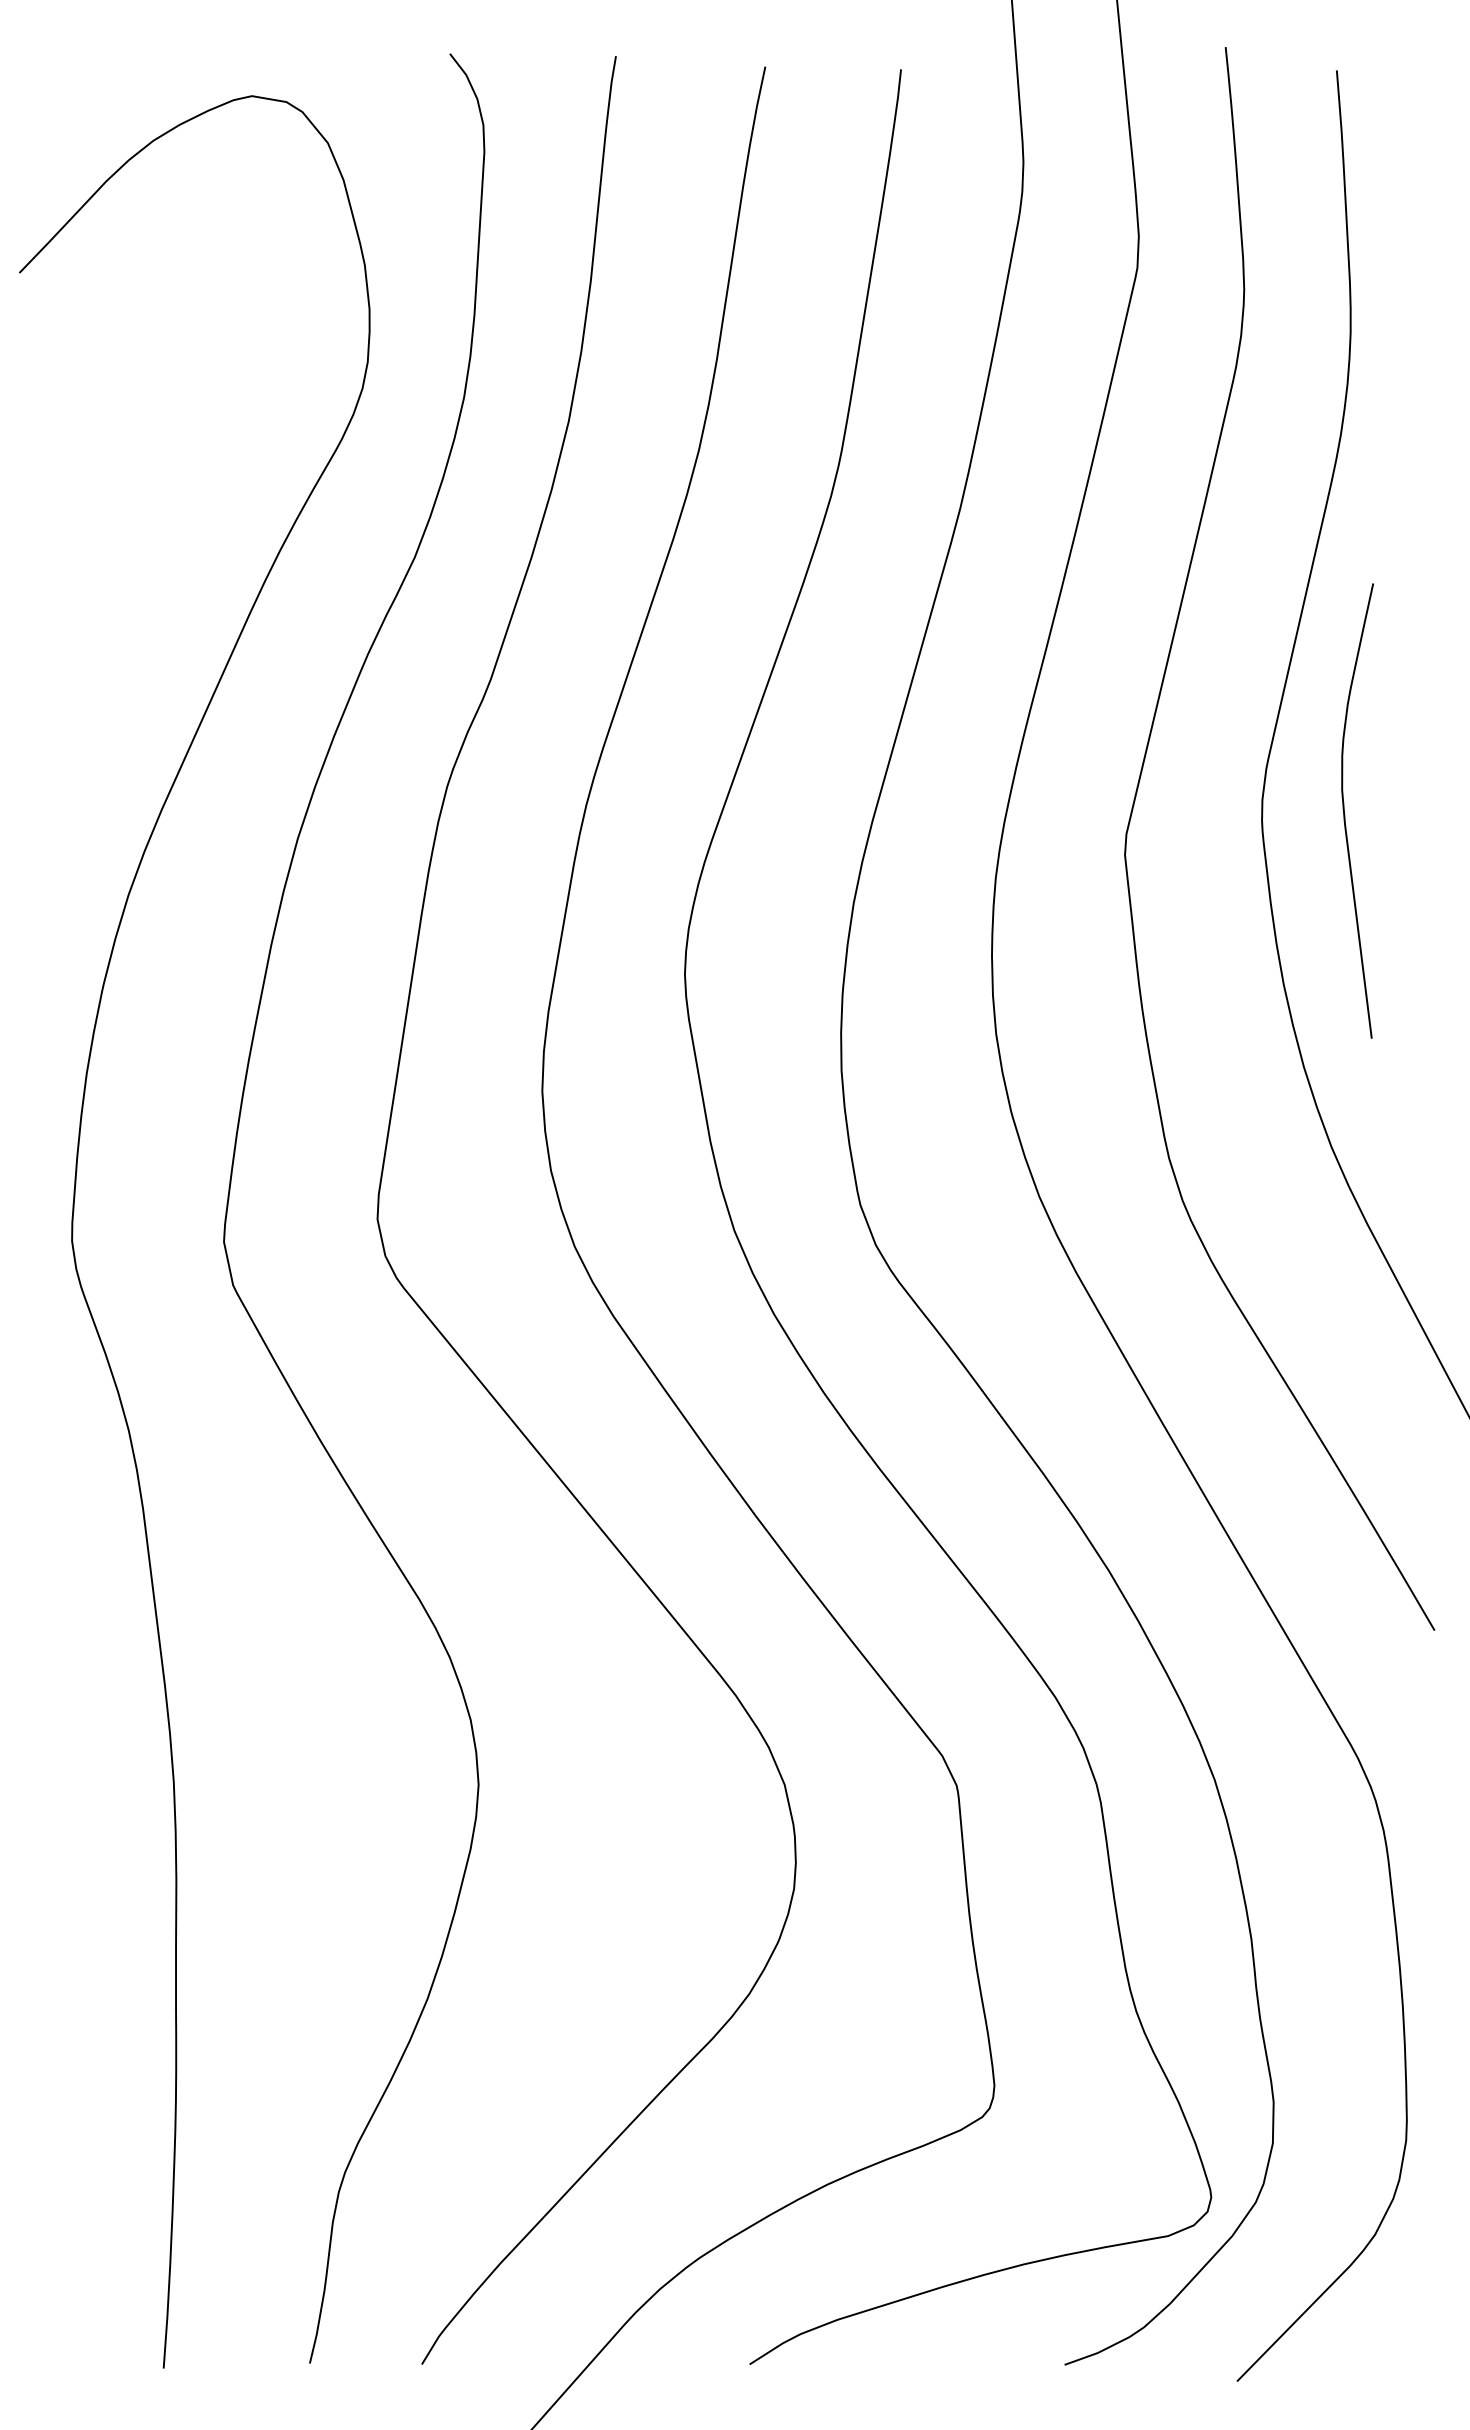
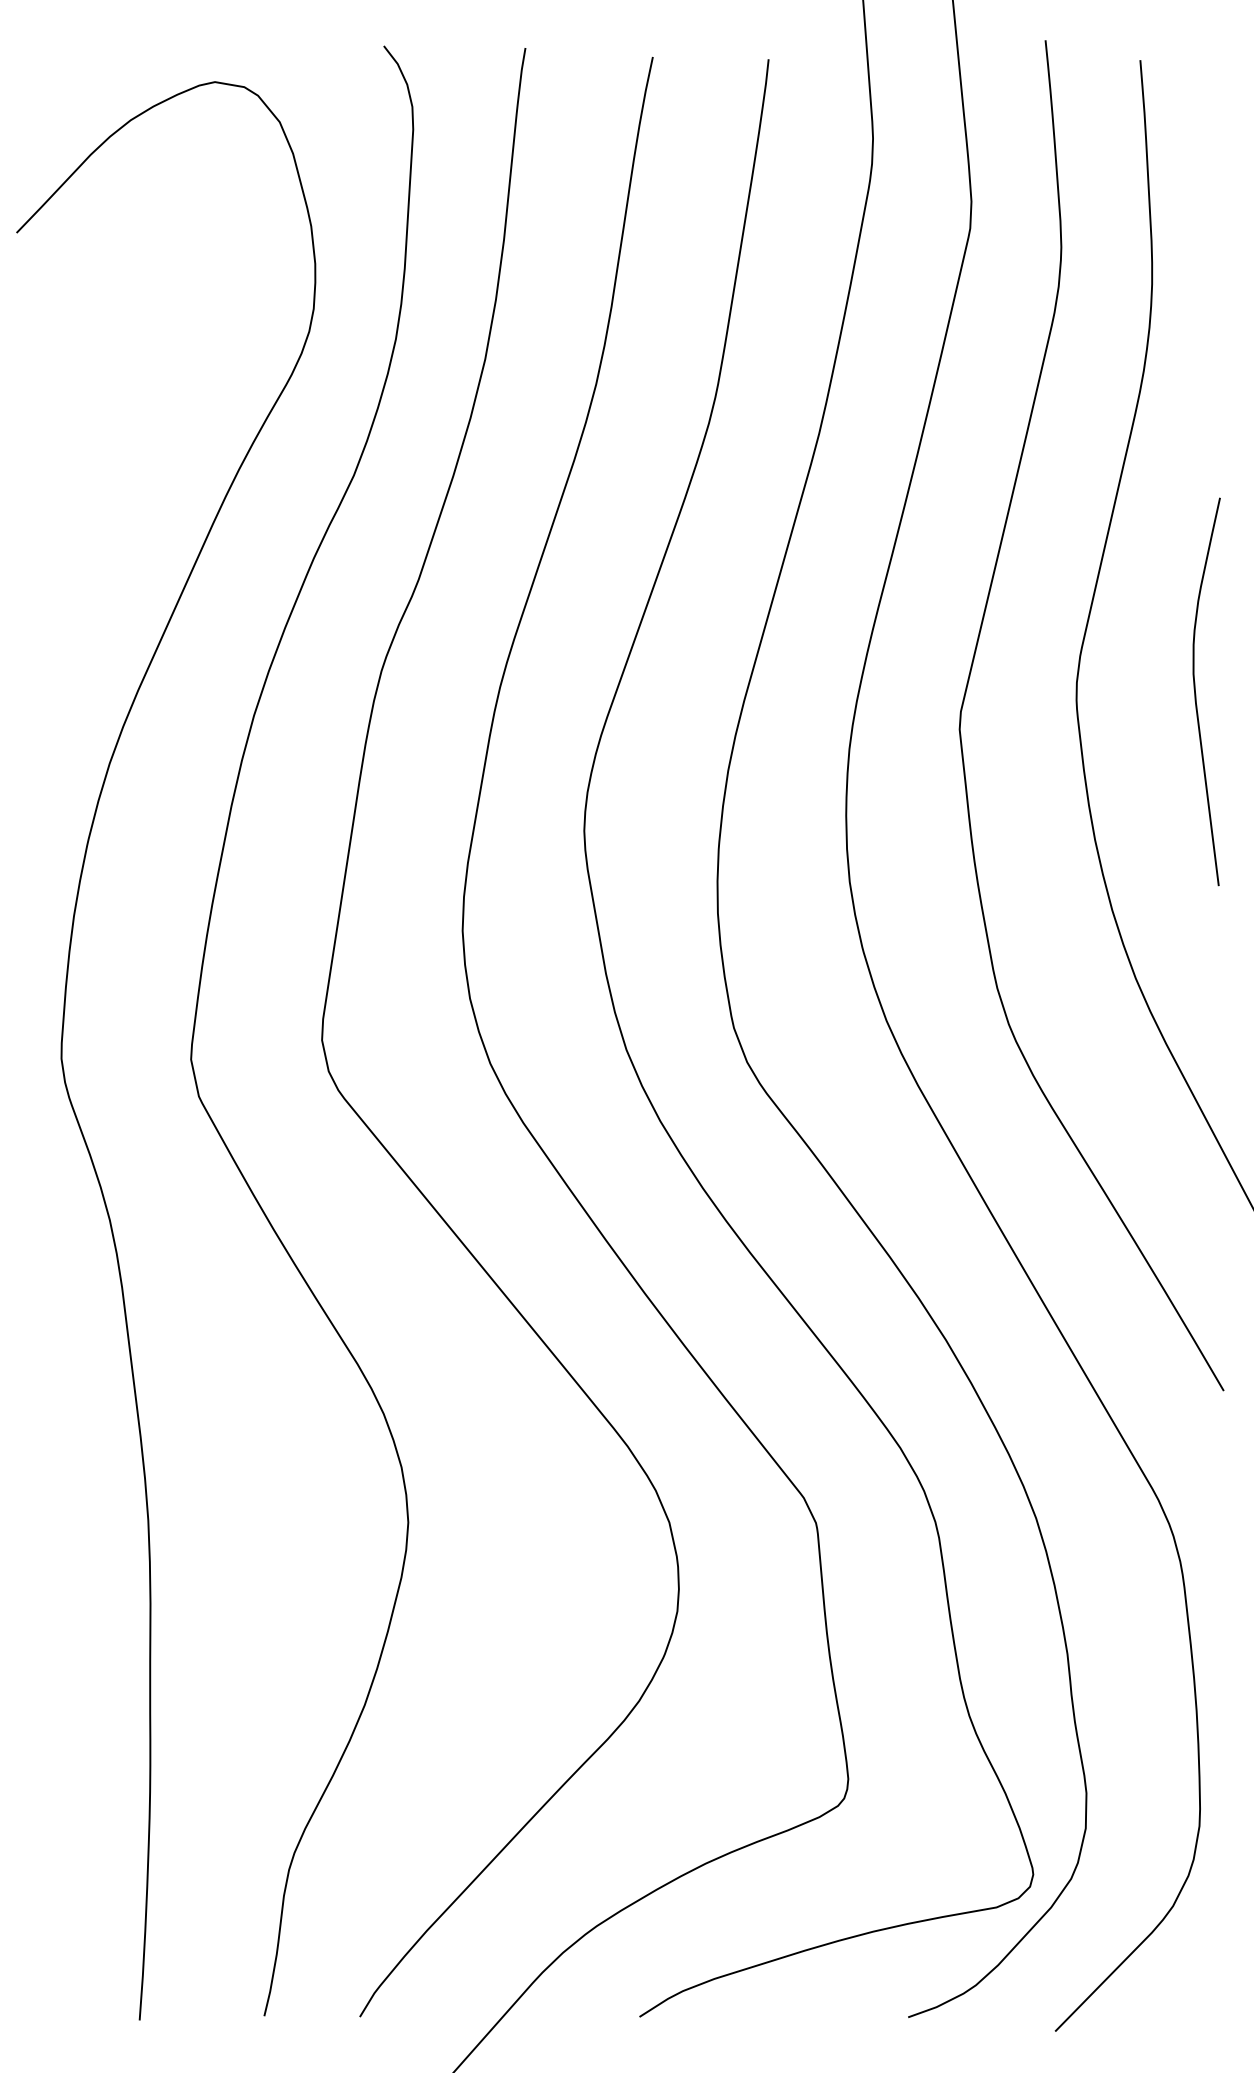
curve: (1345, 814) -> (1196, 694), moved

